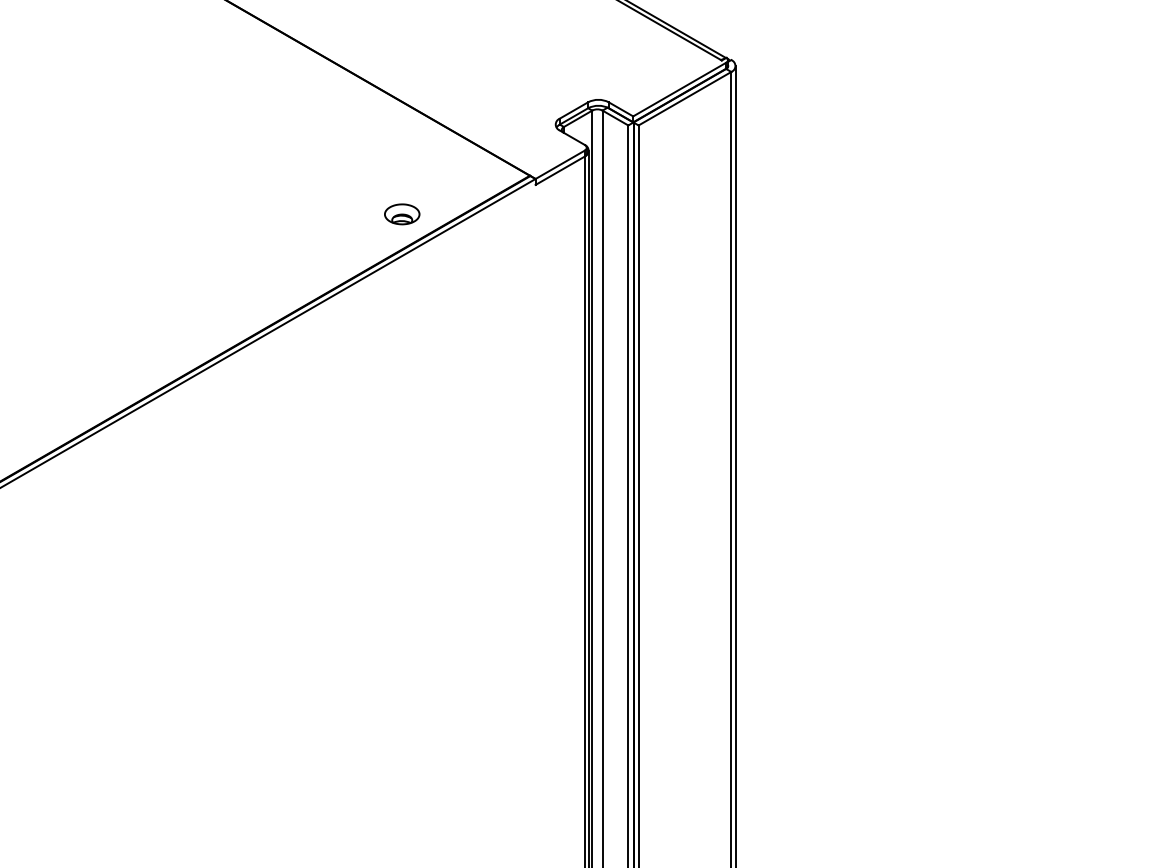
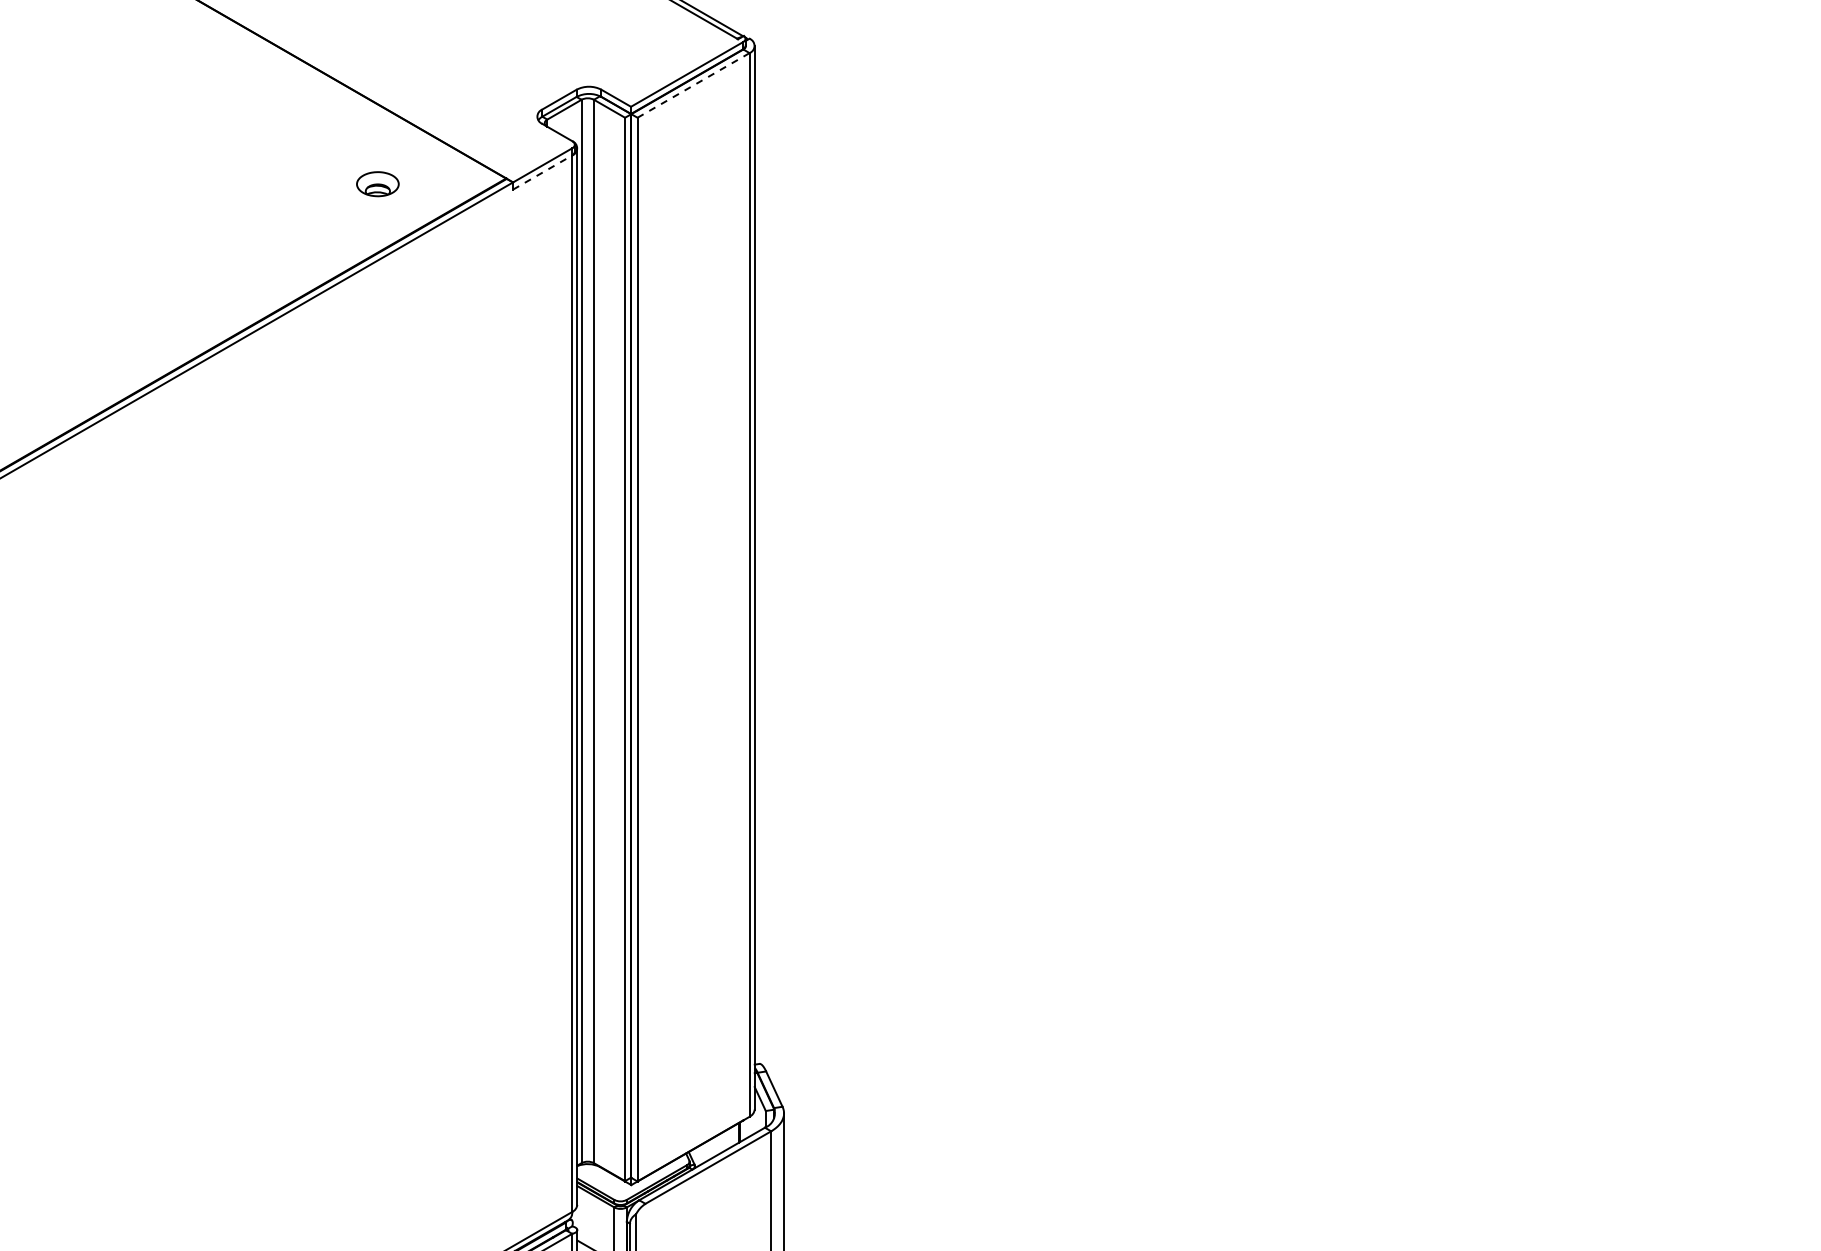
line: (684, 98) -> (693, 85), solid -> dashed
line: (560, 170) -> (543, 172), solid -> dashed
part: (401, 214) -> (377, 184), moved

